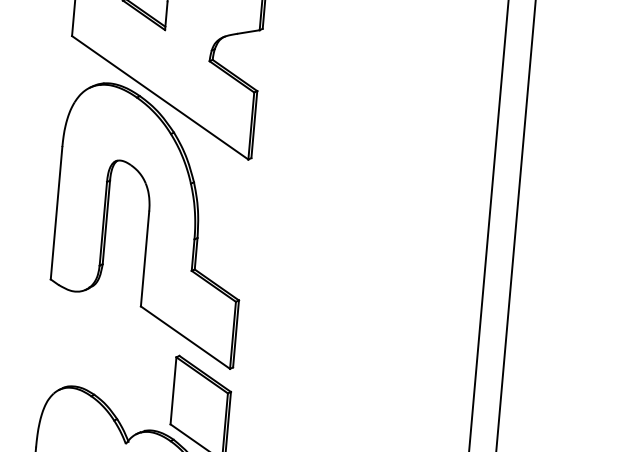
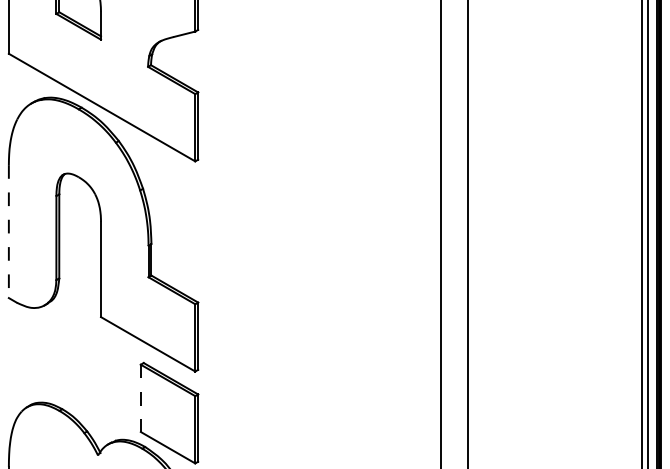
line: (56, 214) -> (8, 232), solid -> dashed
line: (173, 390) -> (140, 398), solid -> dashed

